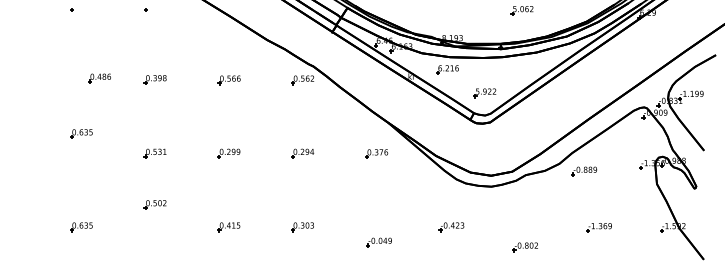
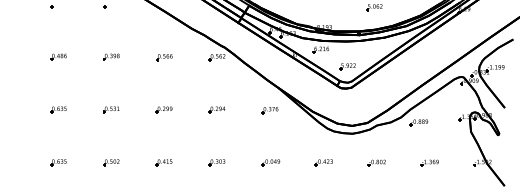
part: (99, 77) -> (58, 56), moved
part: (81, 133) -> (58, 109), moved
part: (155, 204) -> (111, 162), moved
part: (378, 242) -> (270, 162), moved
part: (525, 246) -> (376, 162), moved

